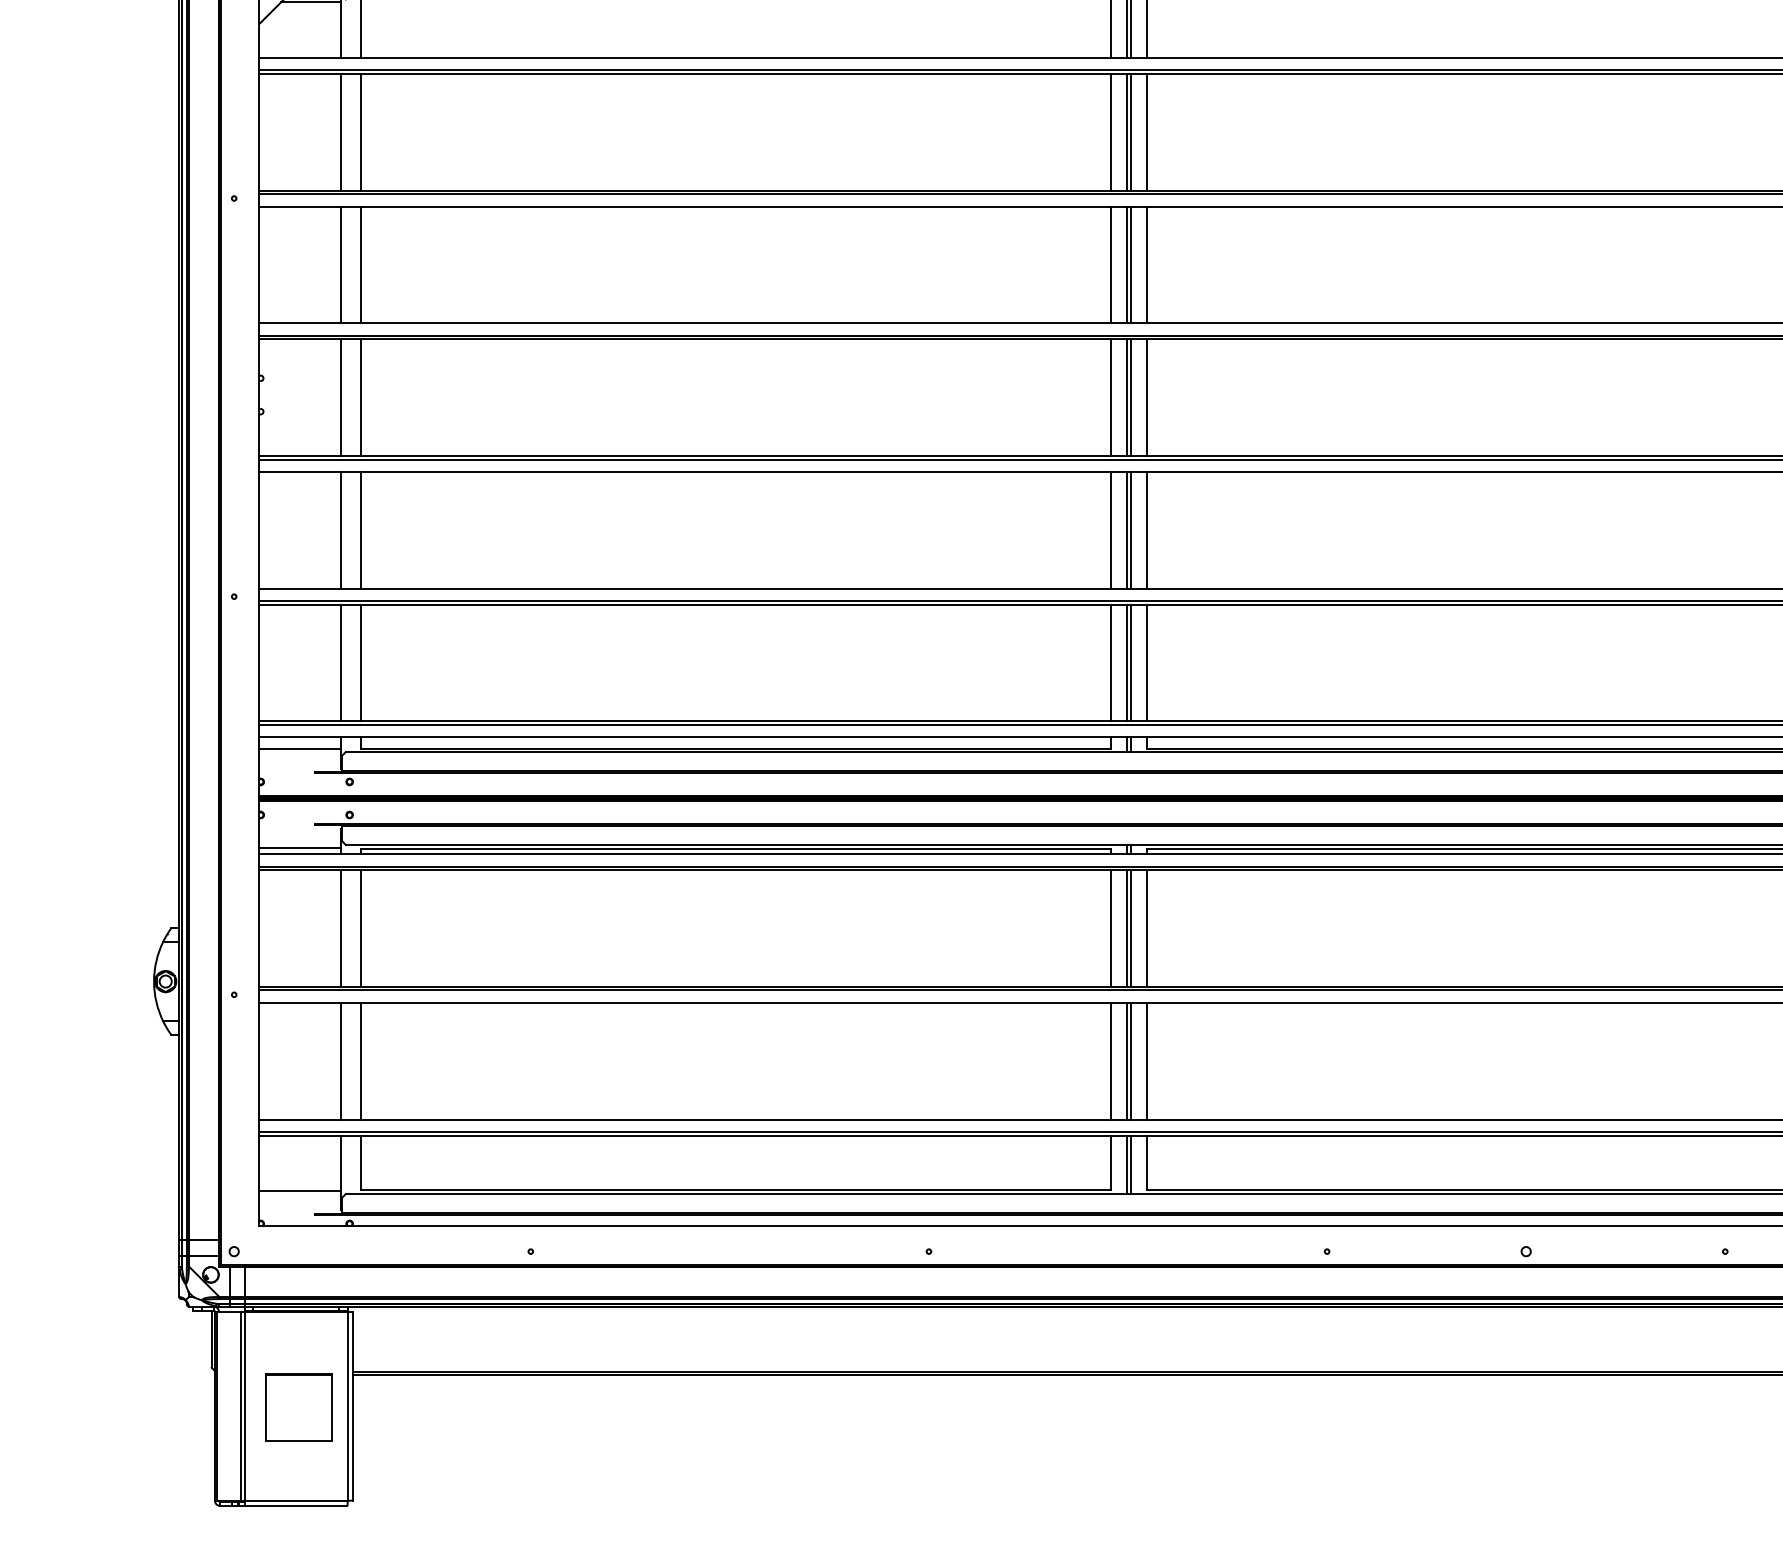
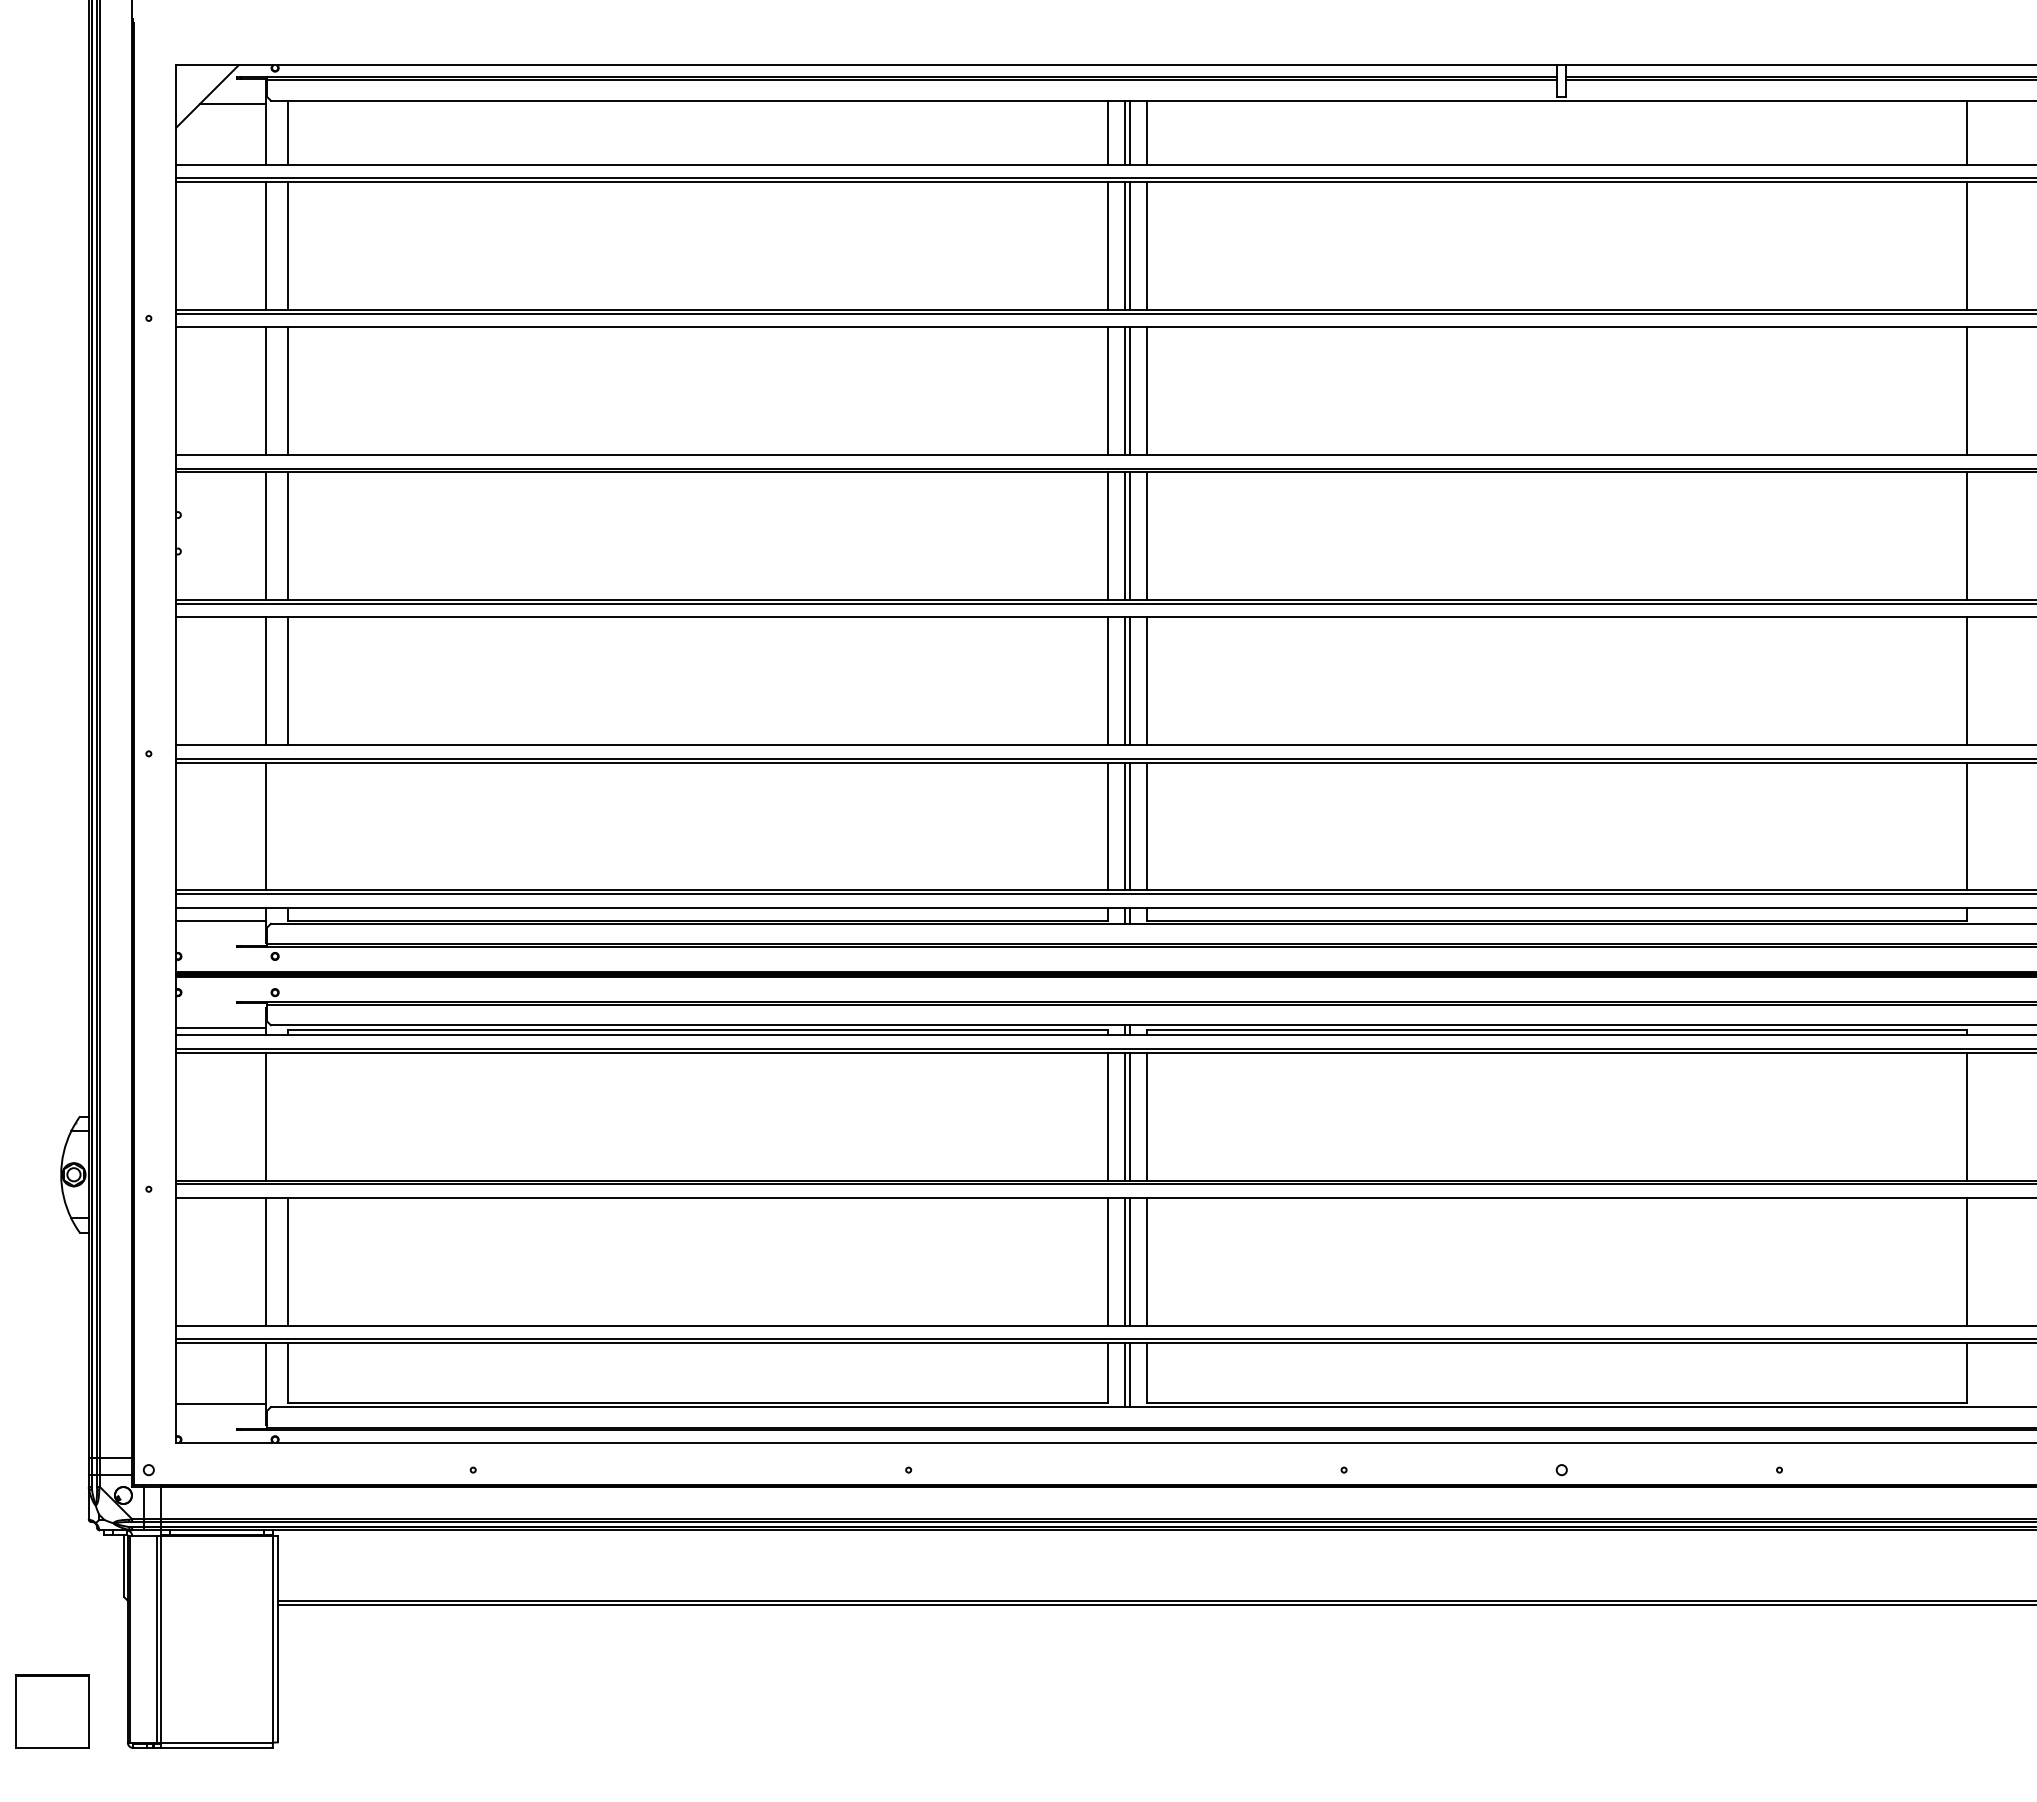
line: (360, 663) -> (287, 826), removed
line: (360, 928) -> (287, 1116), removed
part: (298, 1407) -> (52, 1711), moved

